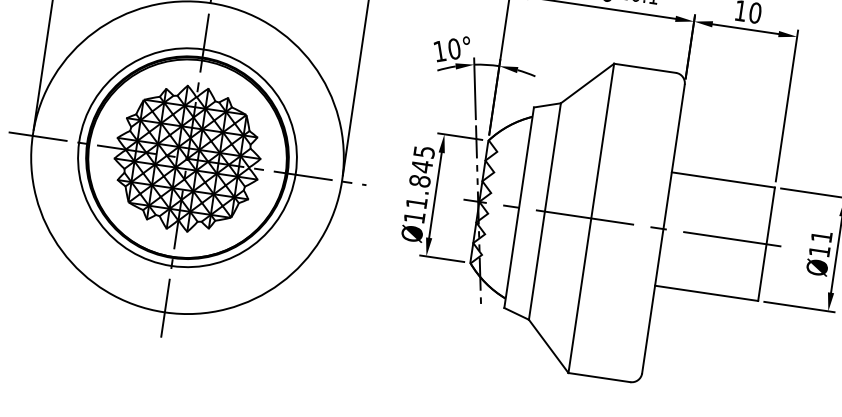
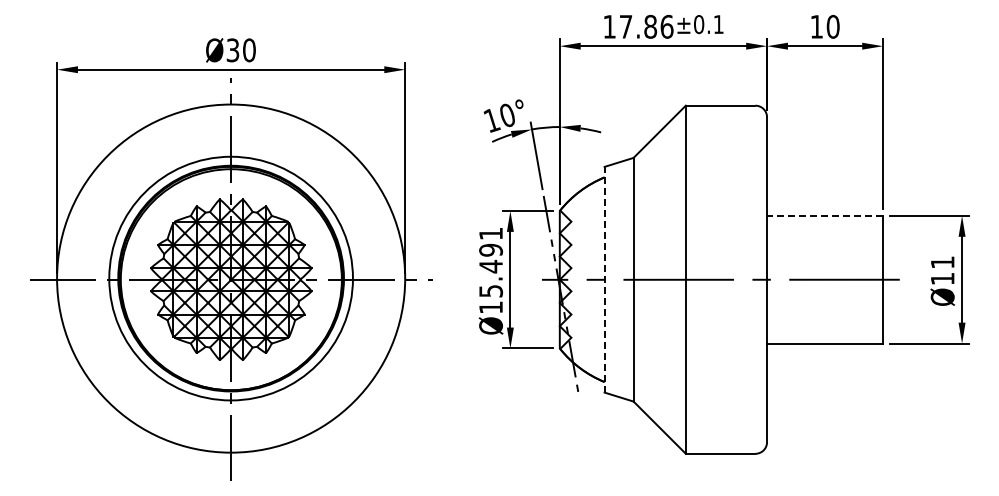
text: (420, 177) -> (491, 262), Ø11.845 -> Ø15.491
line: (722, 179) -> (824, 215), solid -> dashed
line: (519, 207) -> (604, 279), solid -> dashed

